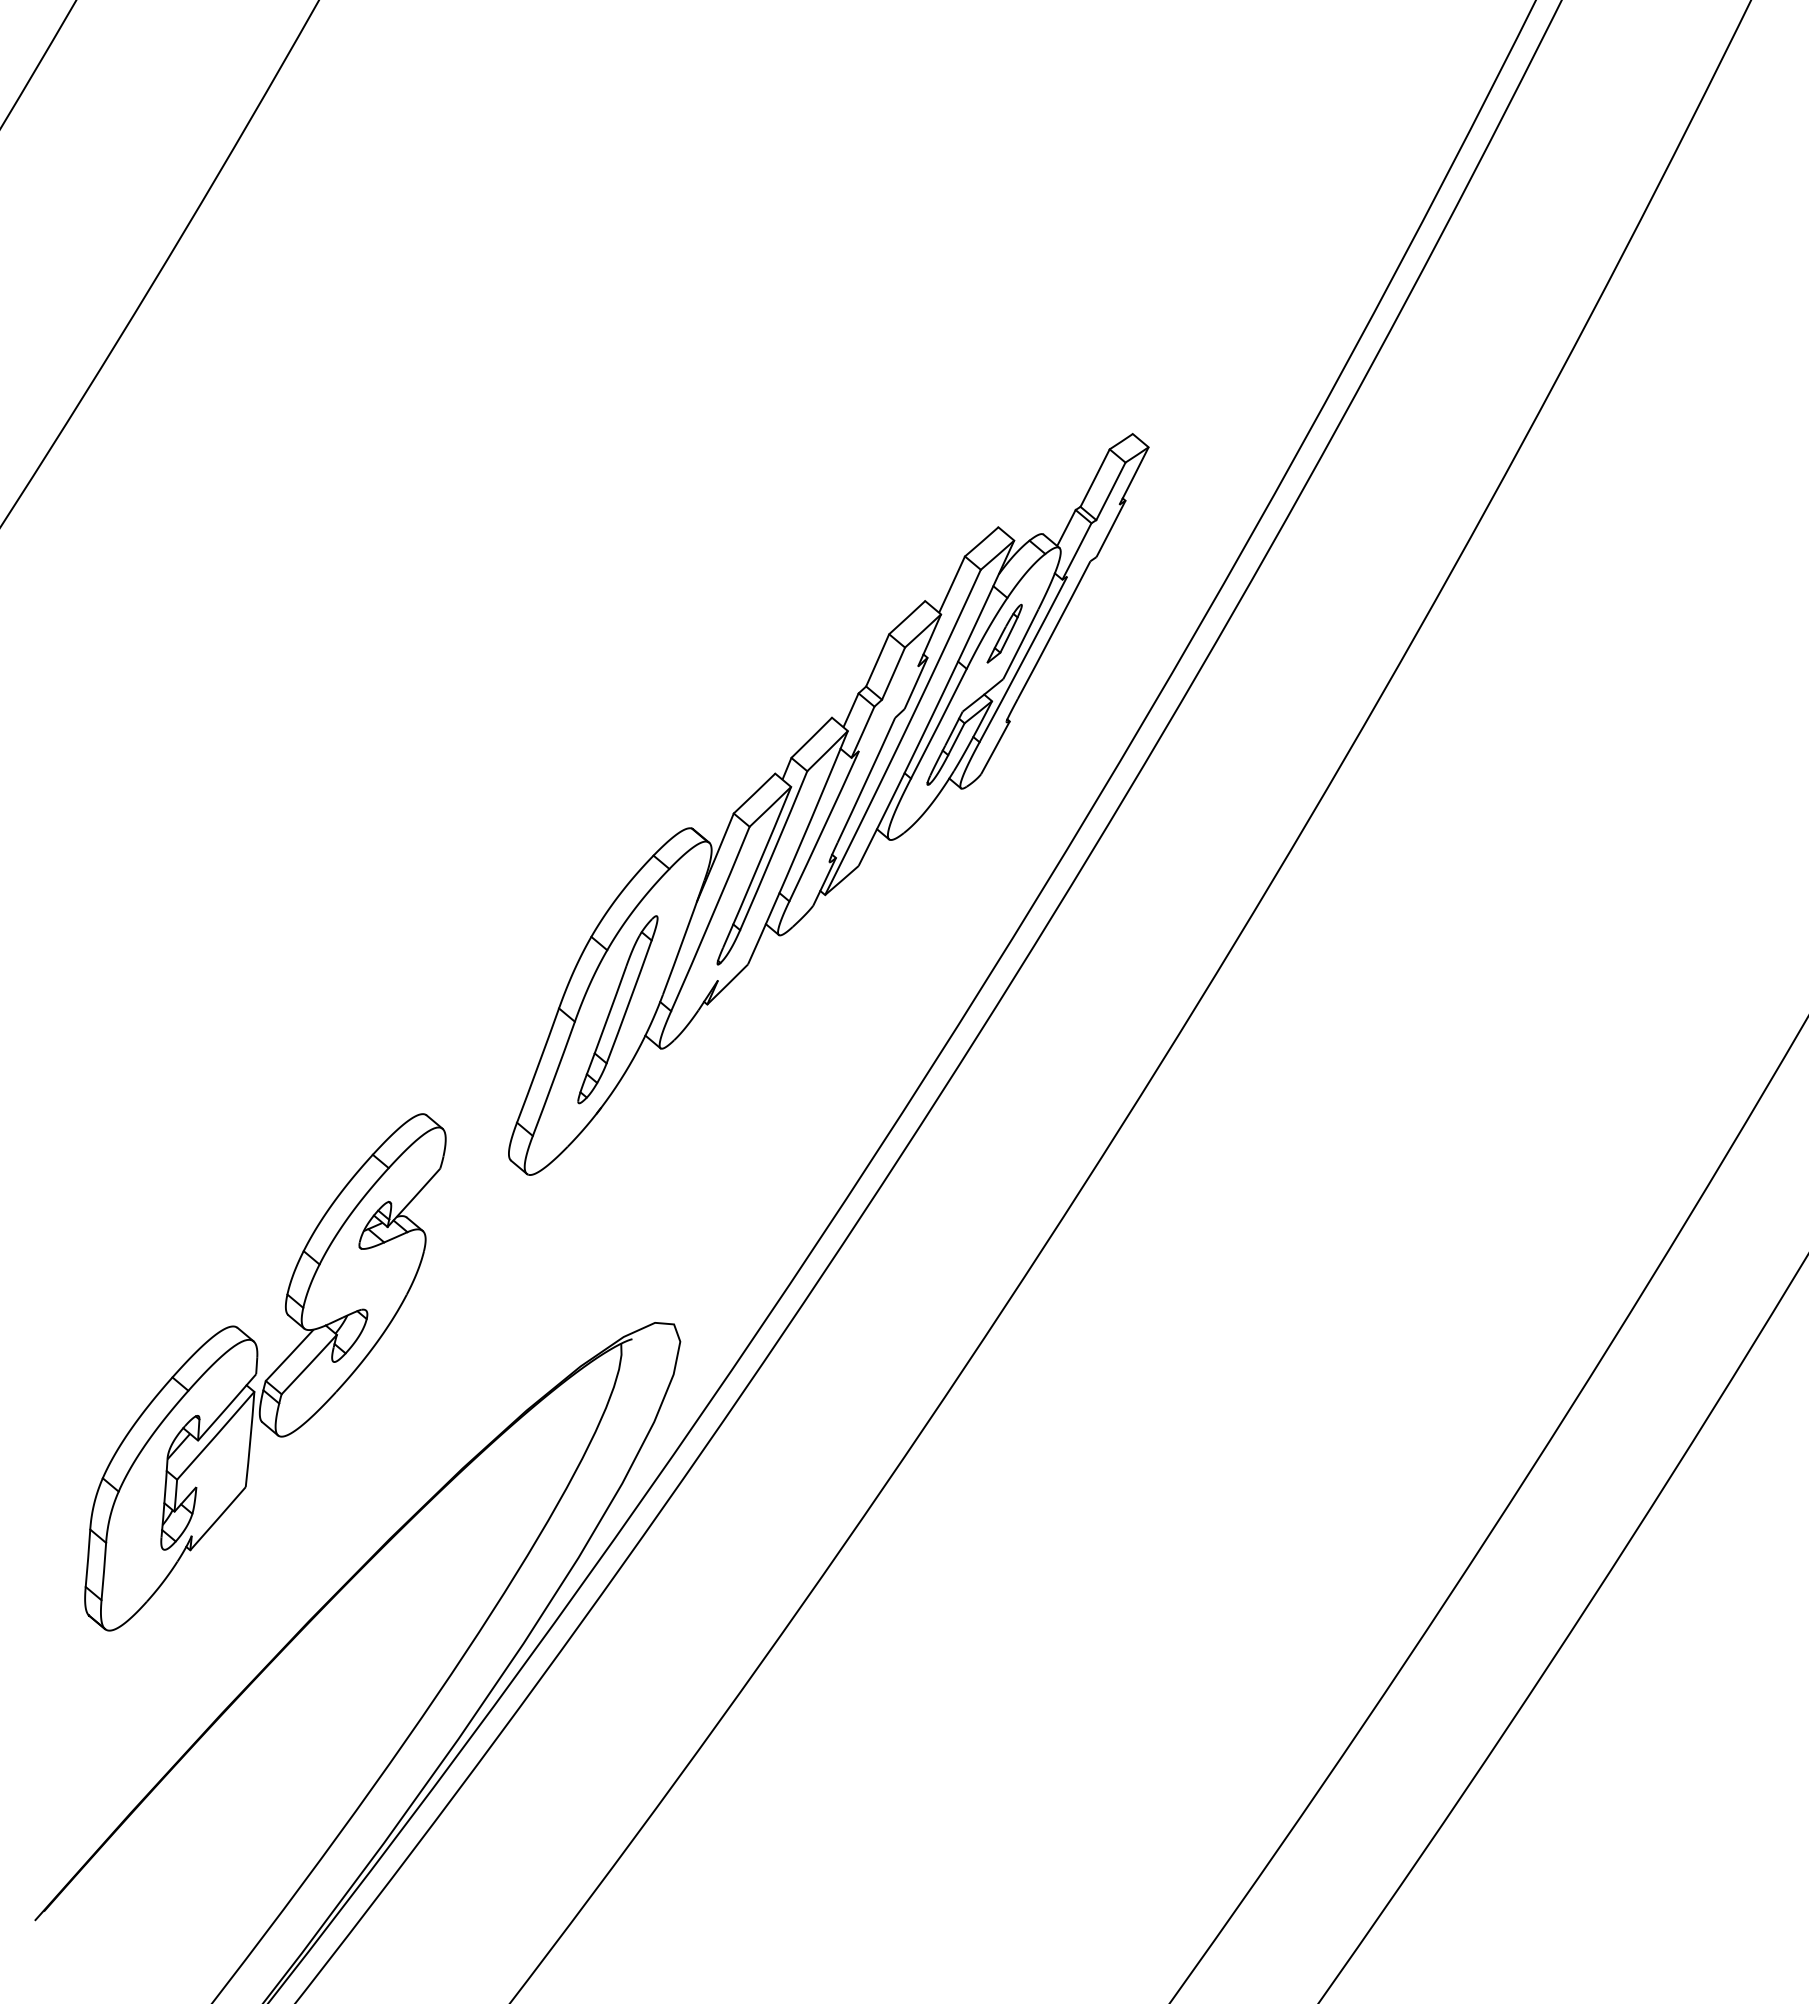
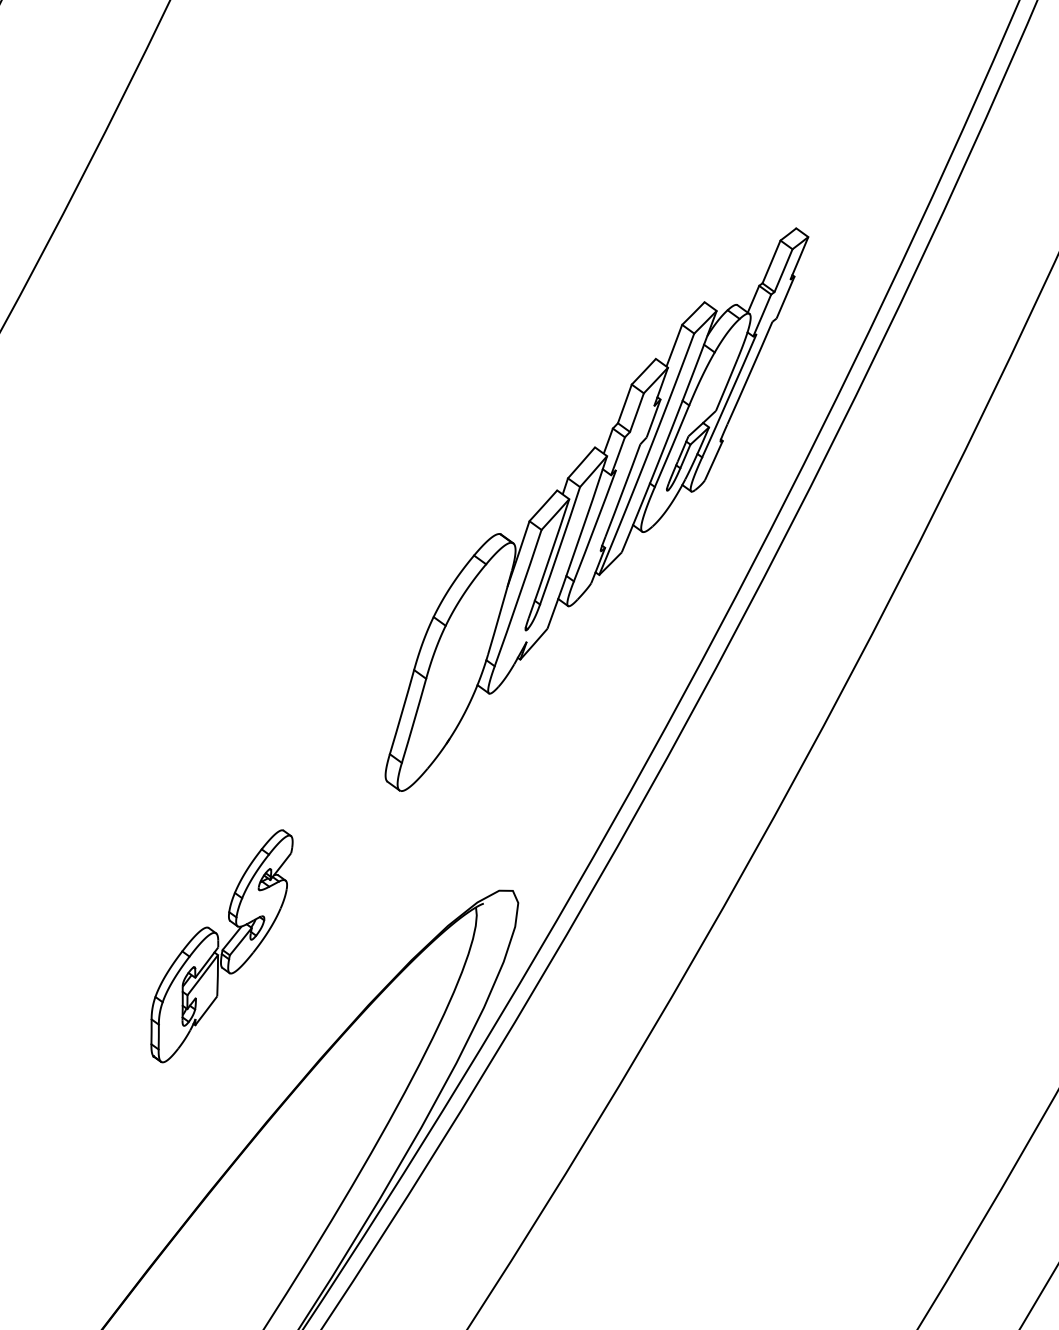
part: (1004, 633) -> (714, 378), removed
part: (617, 1009) -> (456, 667), removed
part: (265, 1372) -> (222, 946), size x0.6

